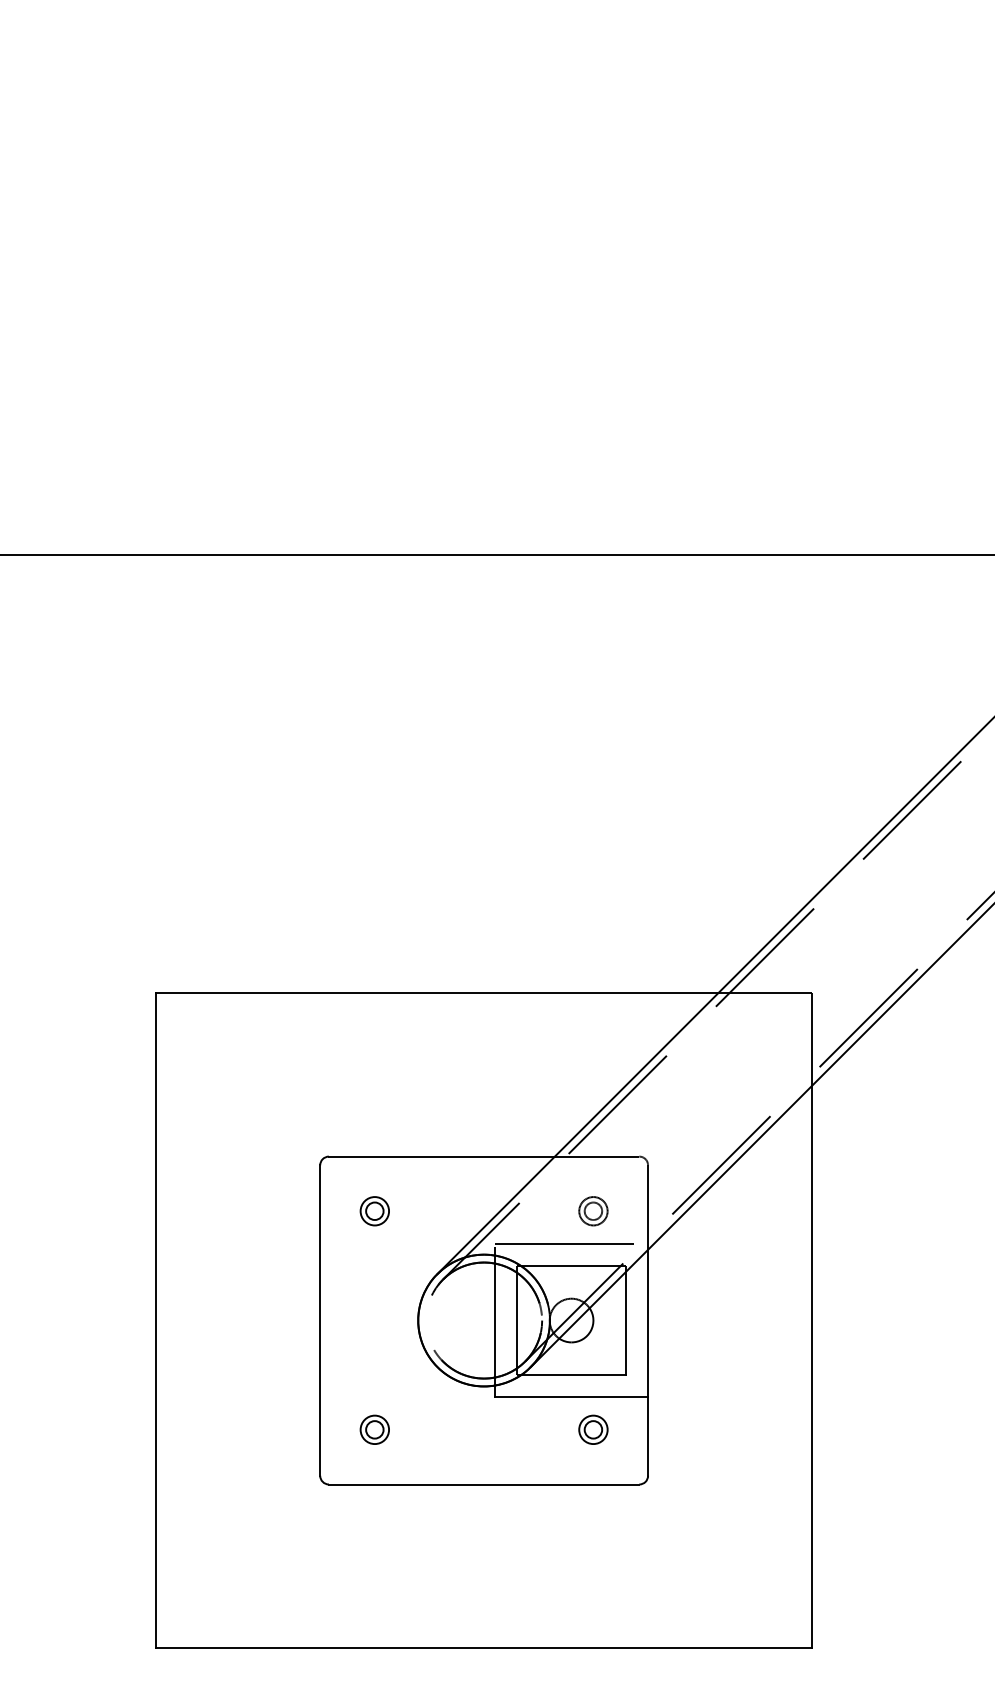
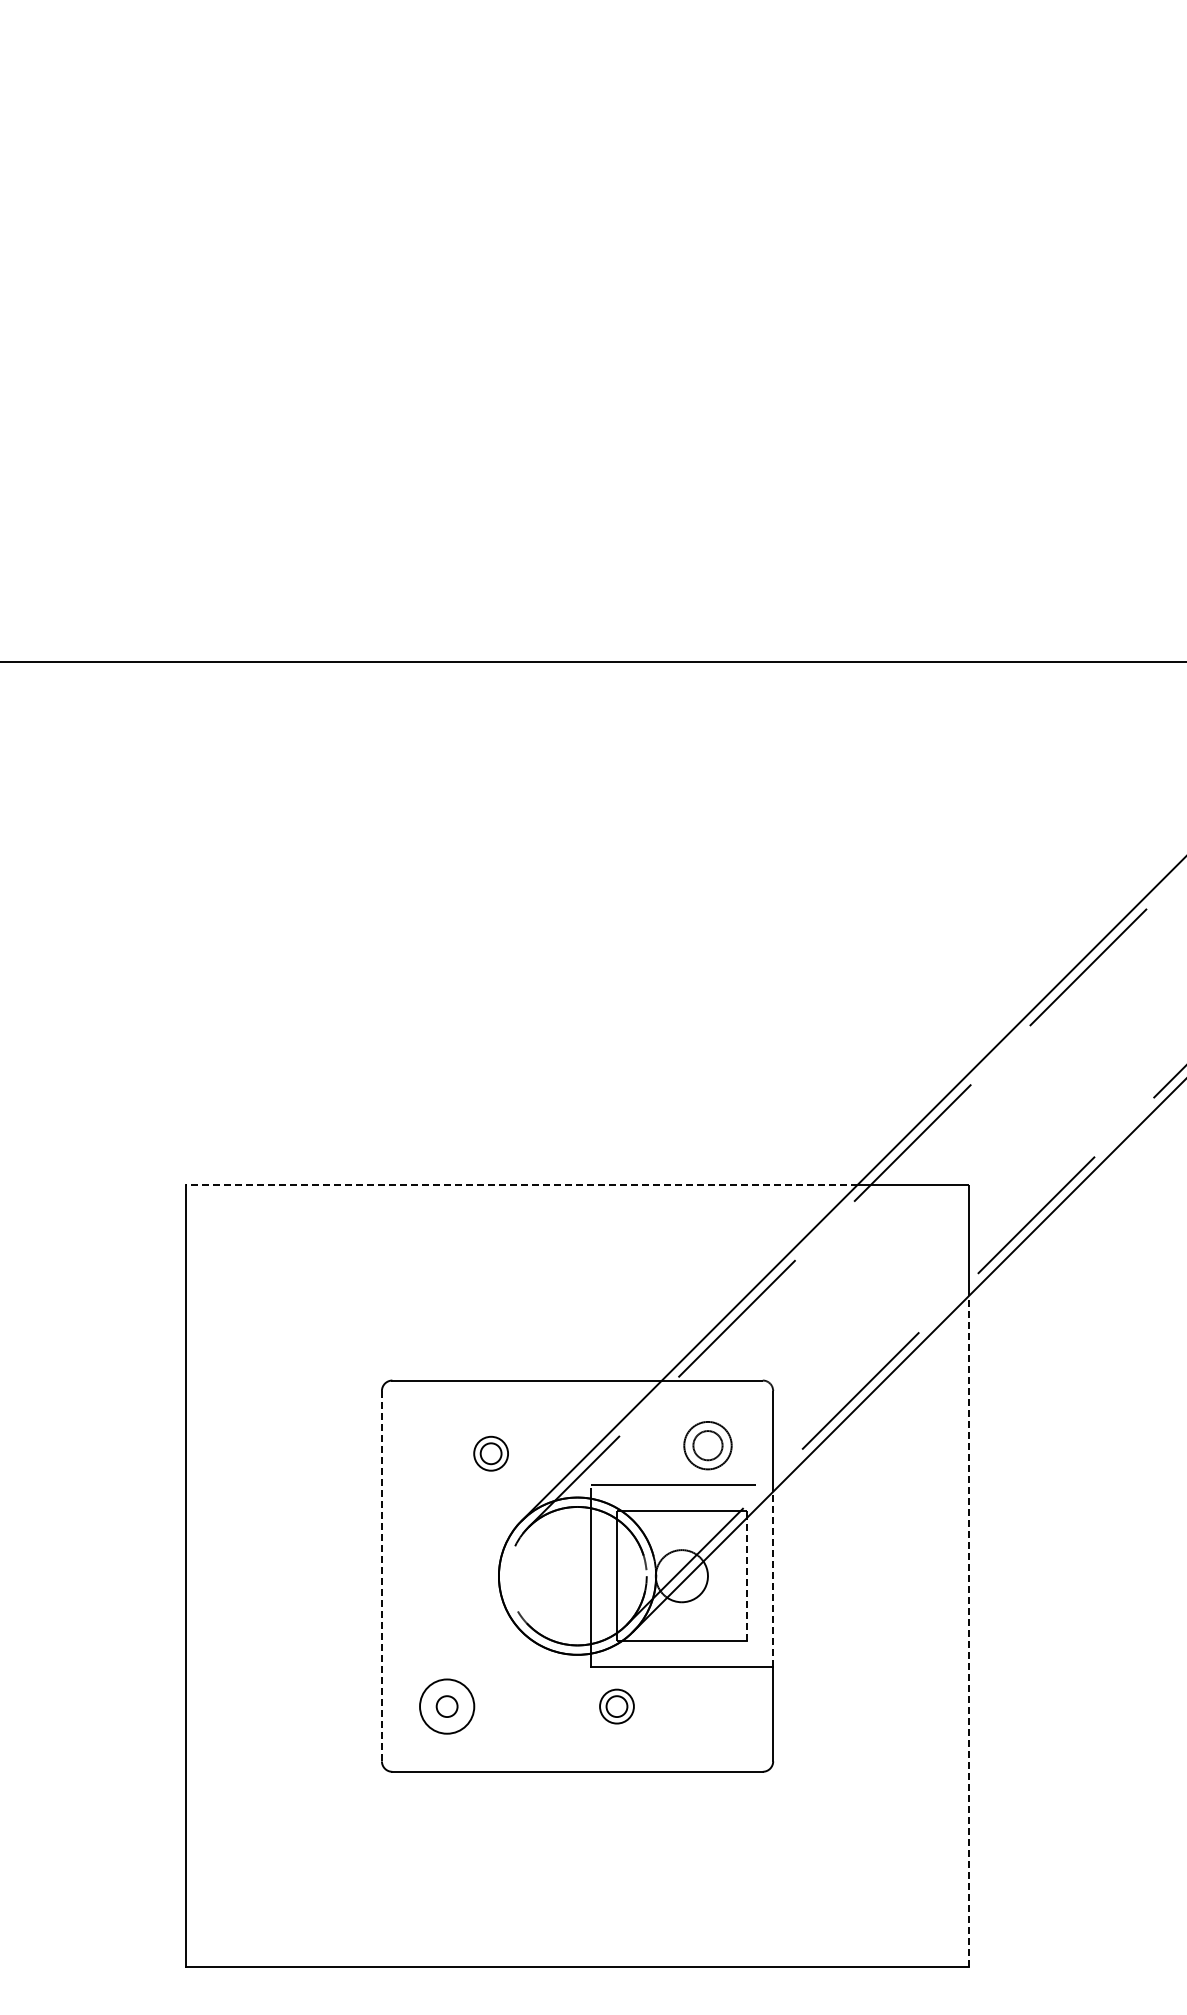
line: (437, 992) -> (521, 1184), solid -> dashed
part: (374, 1211) -> (490, 1453), moved
part: (593, 1211) -> (707, 1445), size x1.4
line: (319, 1320) -> (381, 1576), solid -> dashed
line: (626, 1323) -> (747, 1579), solid -> dashed
line: (648, 1323) -> (773, 1579), solid -> dashed
line: (811, 1366) -> (968, 1631), solid -> dashed
circle: (375, 1429) -> (447, 1706), size x1.6
part: (593, 1429) -> (616, 1706), moved

